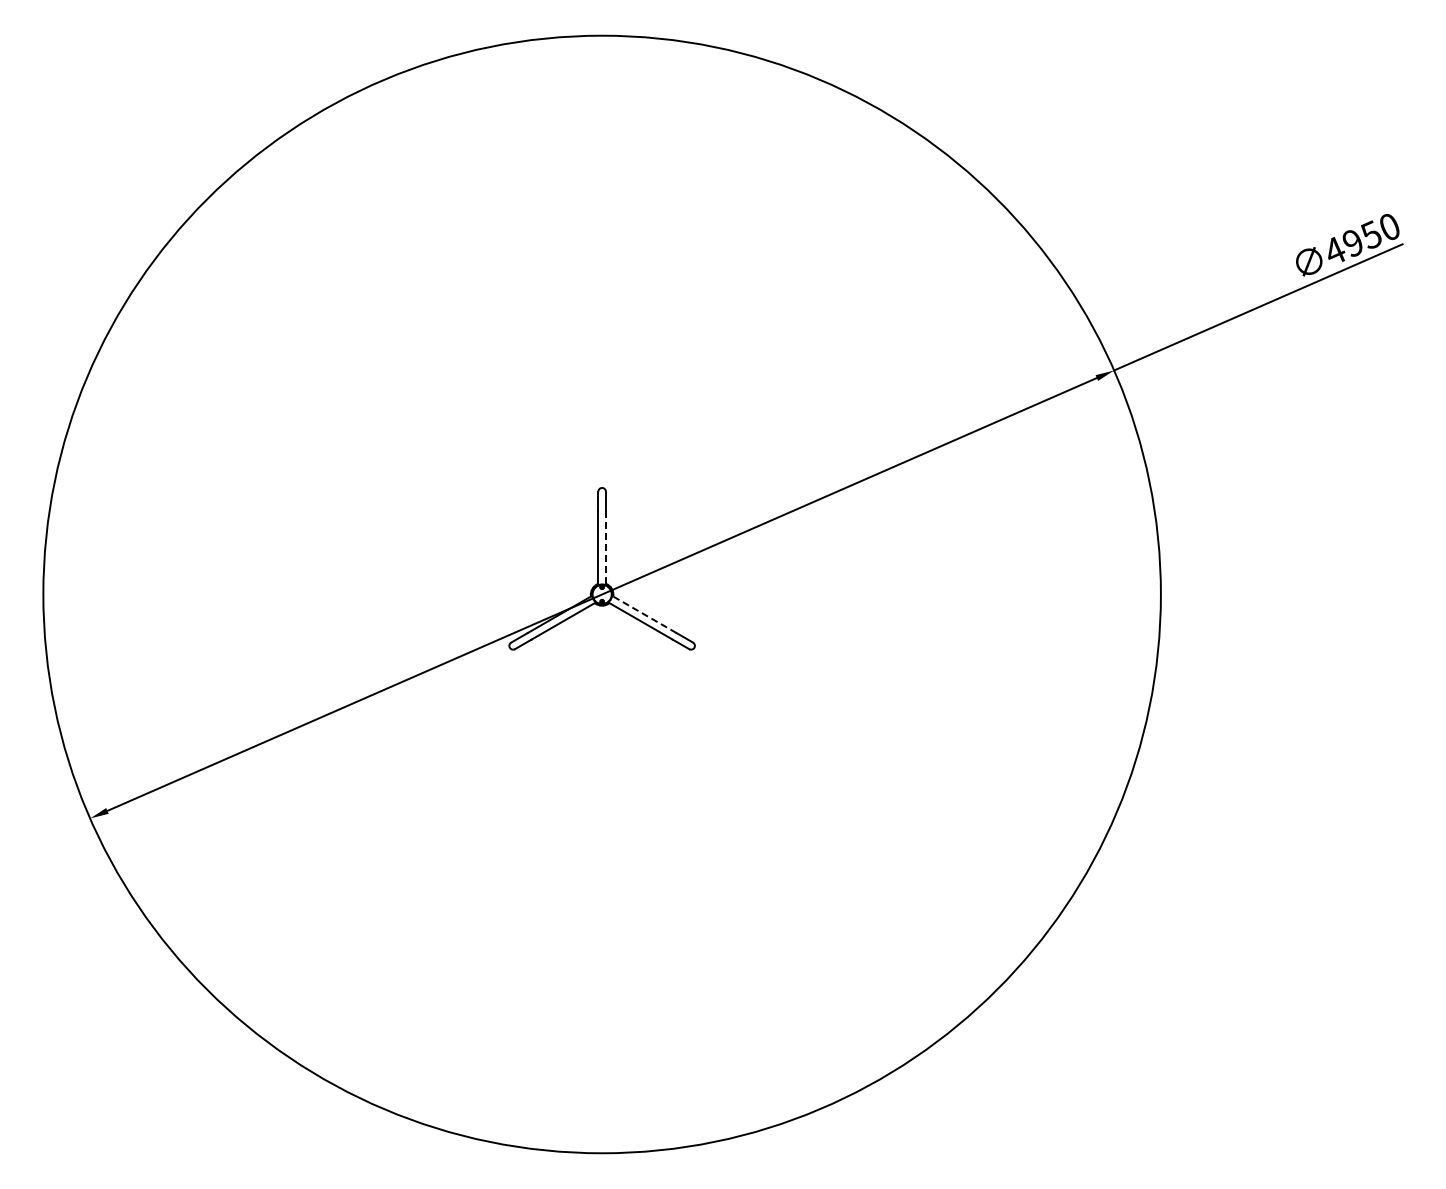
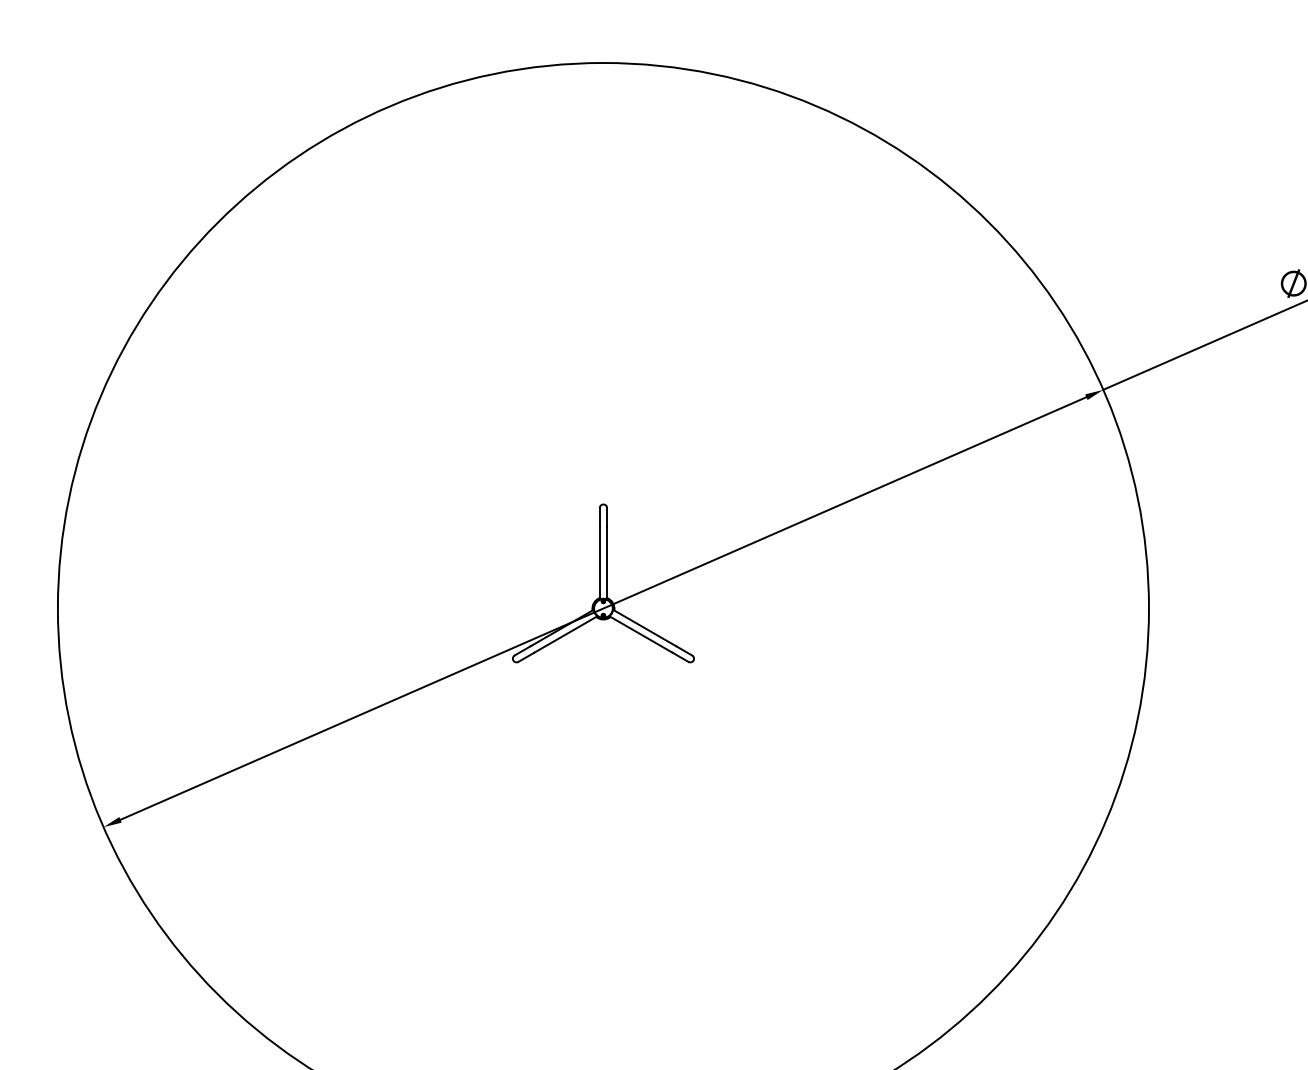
line: (605, 548) -> (606, 563), dashed -> solid
line: (643, 614) -> (643, 628), dashed -> solid

